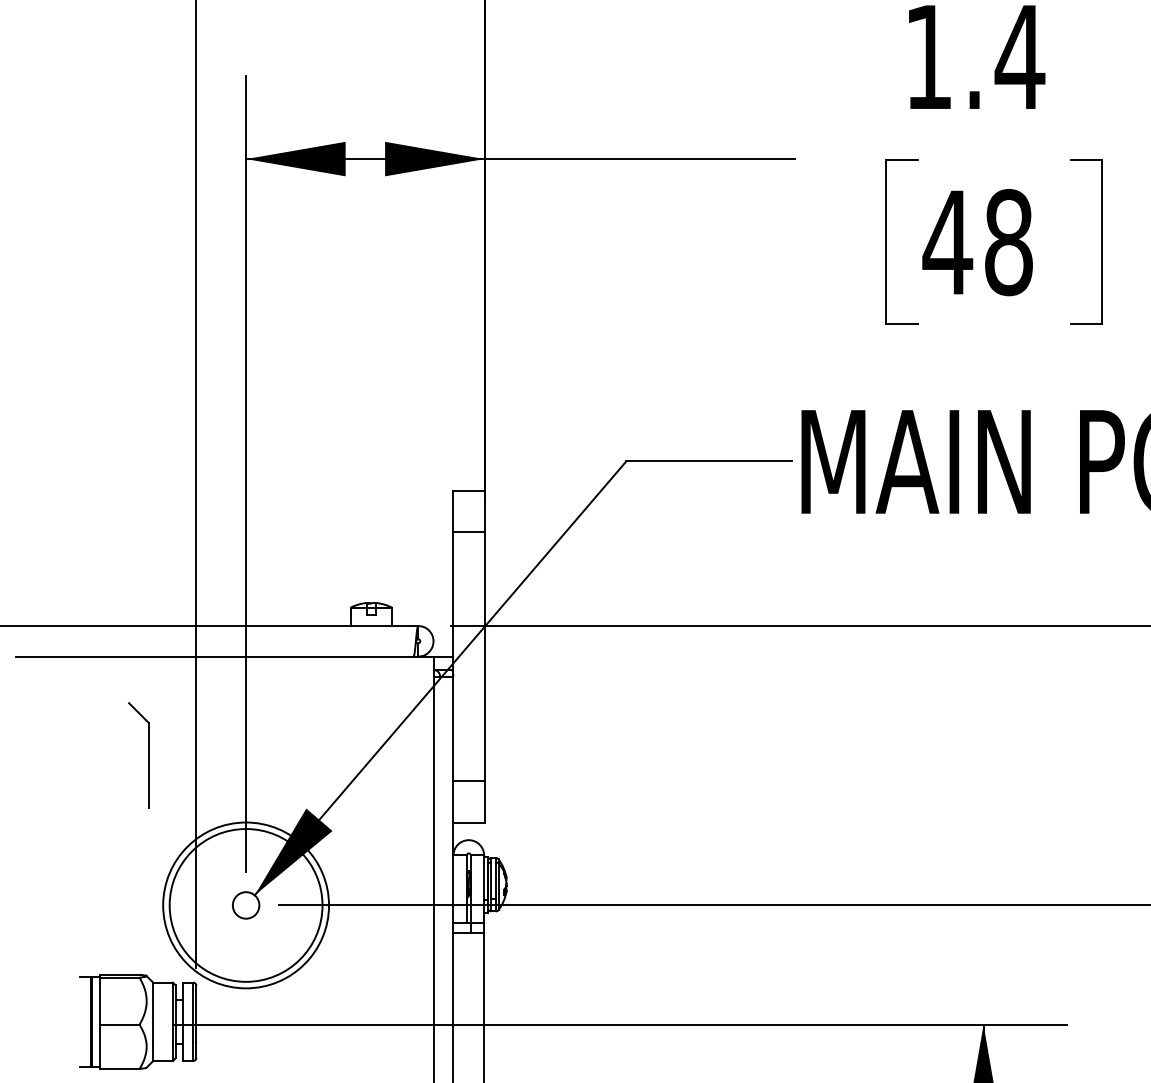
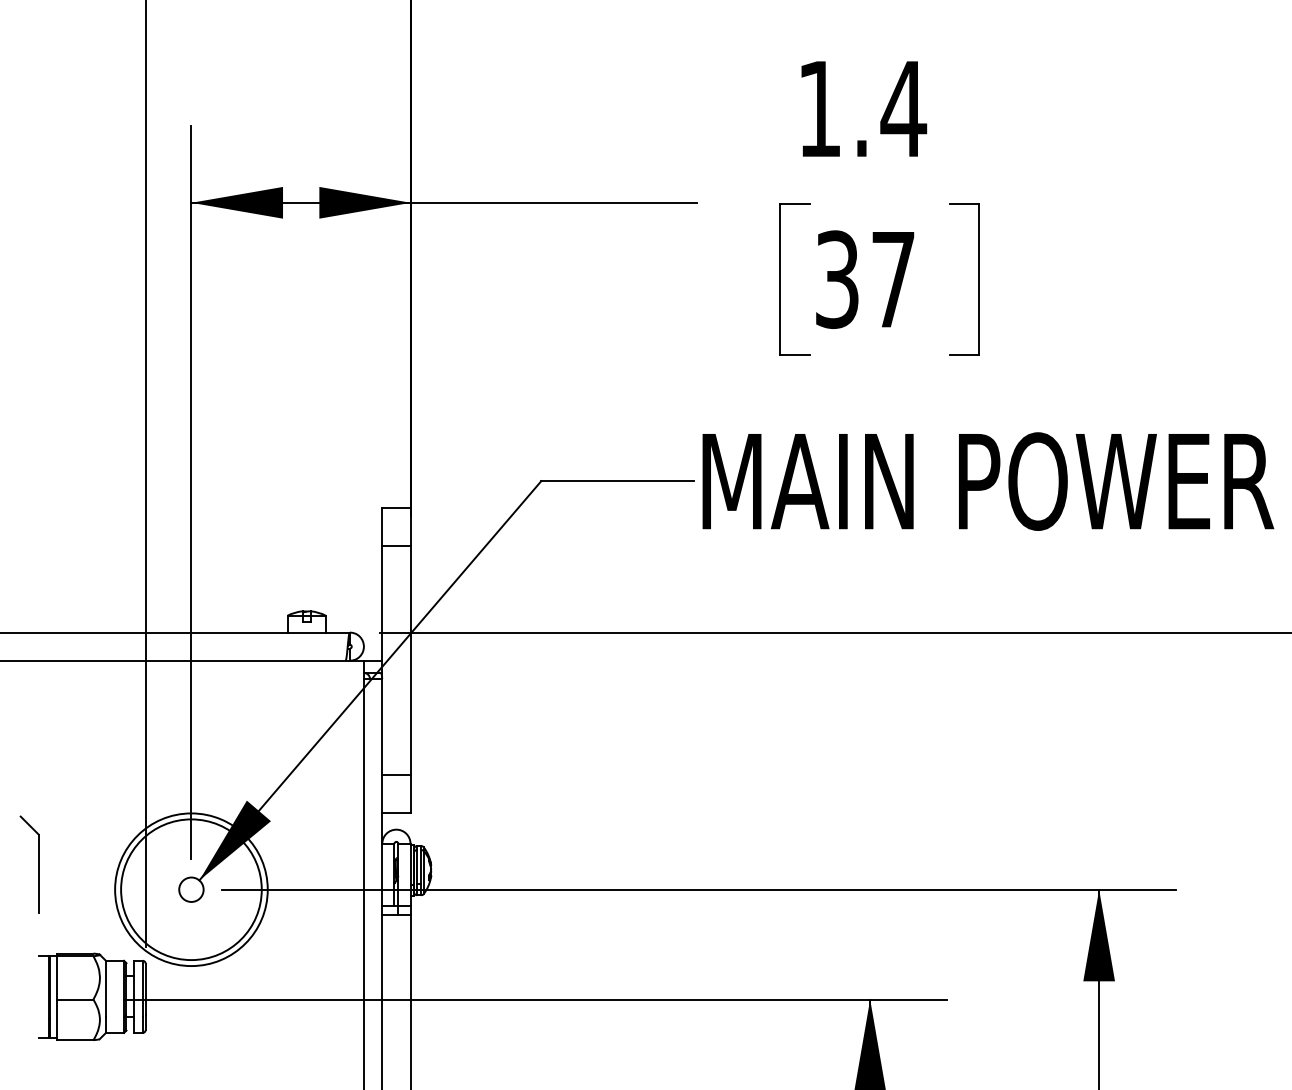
text: (977, 242) -> (864, 279), 48 -> 37
part: (148, 755) -> (38, 864), moved

